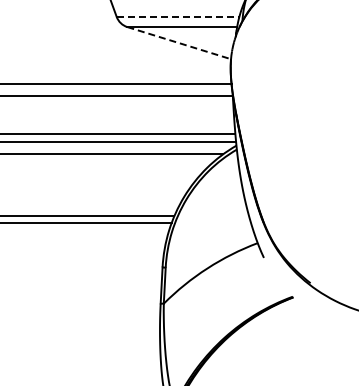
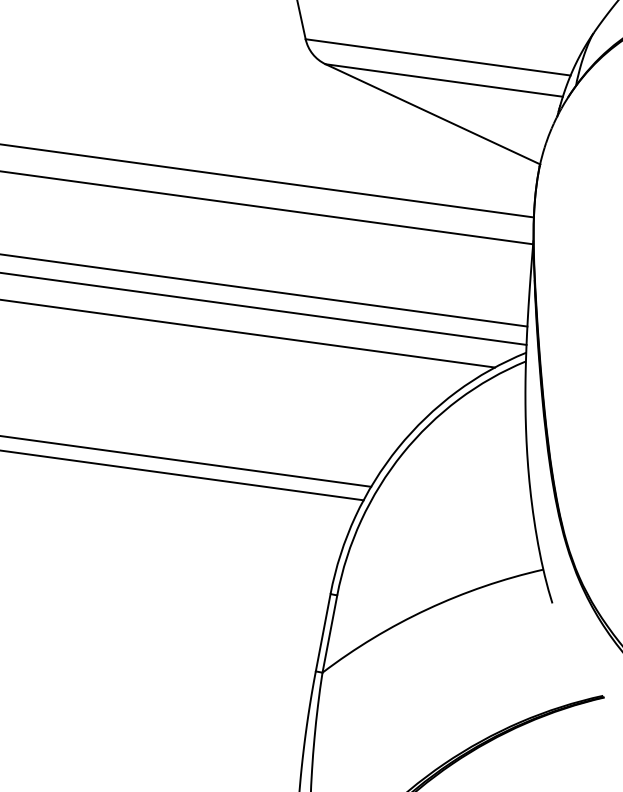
line: (178, 16) -> (439, 56), dashed -> solid
line: (179, 43) -> (433, 115), dashed -> solid

